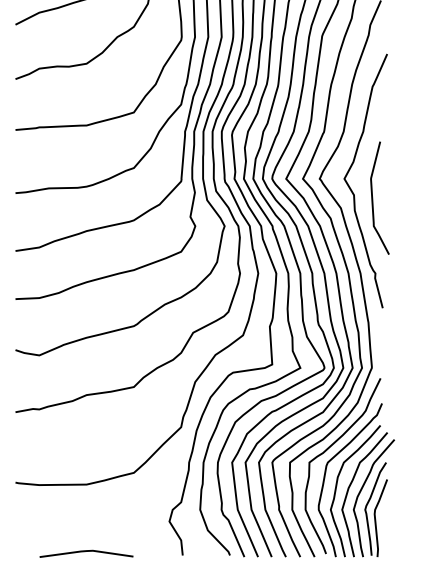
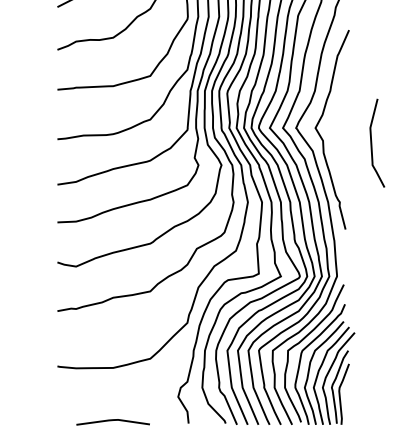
curve: (373, 197) -> (372, 142), moved

